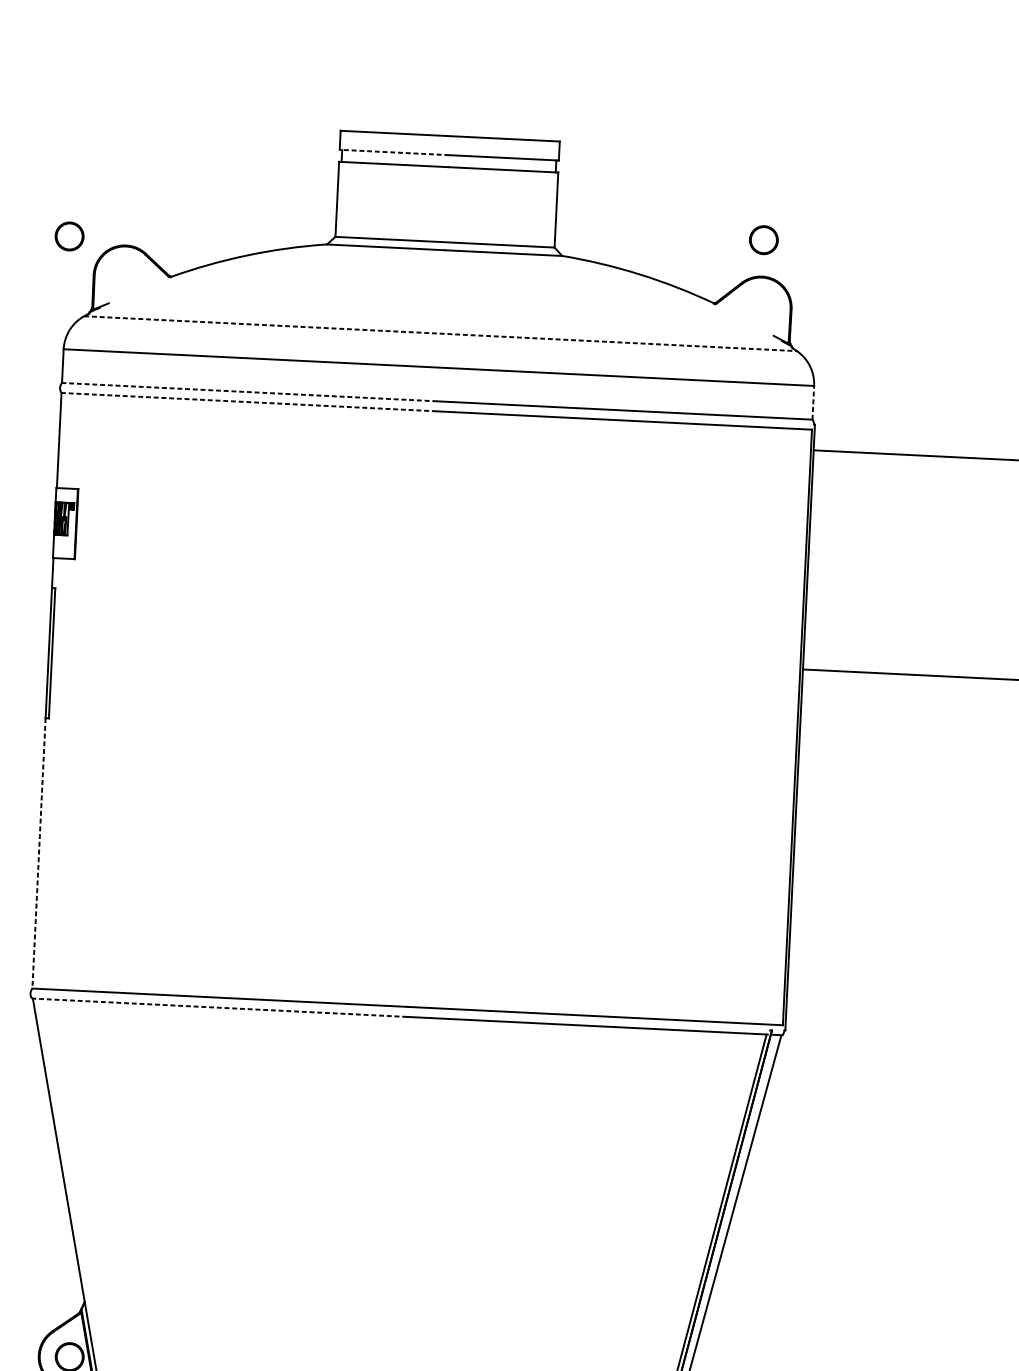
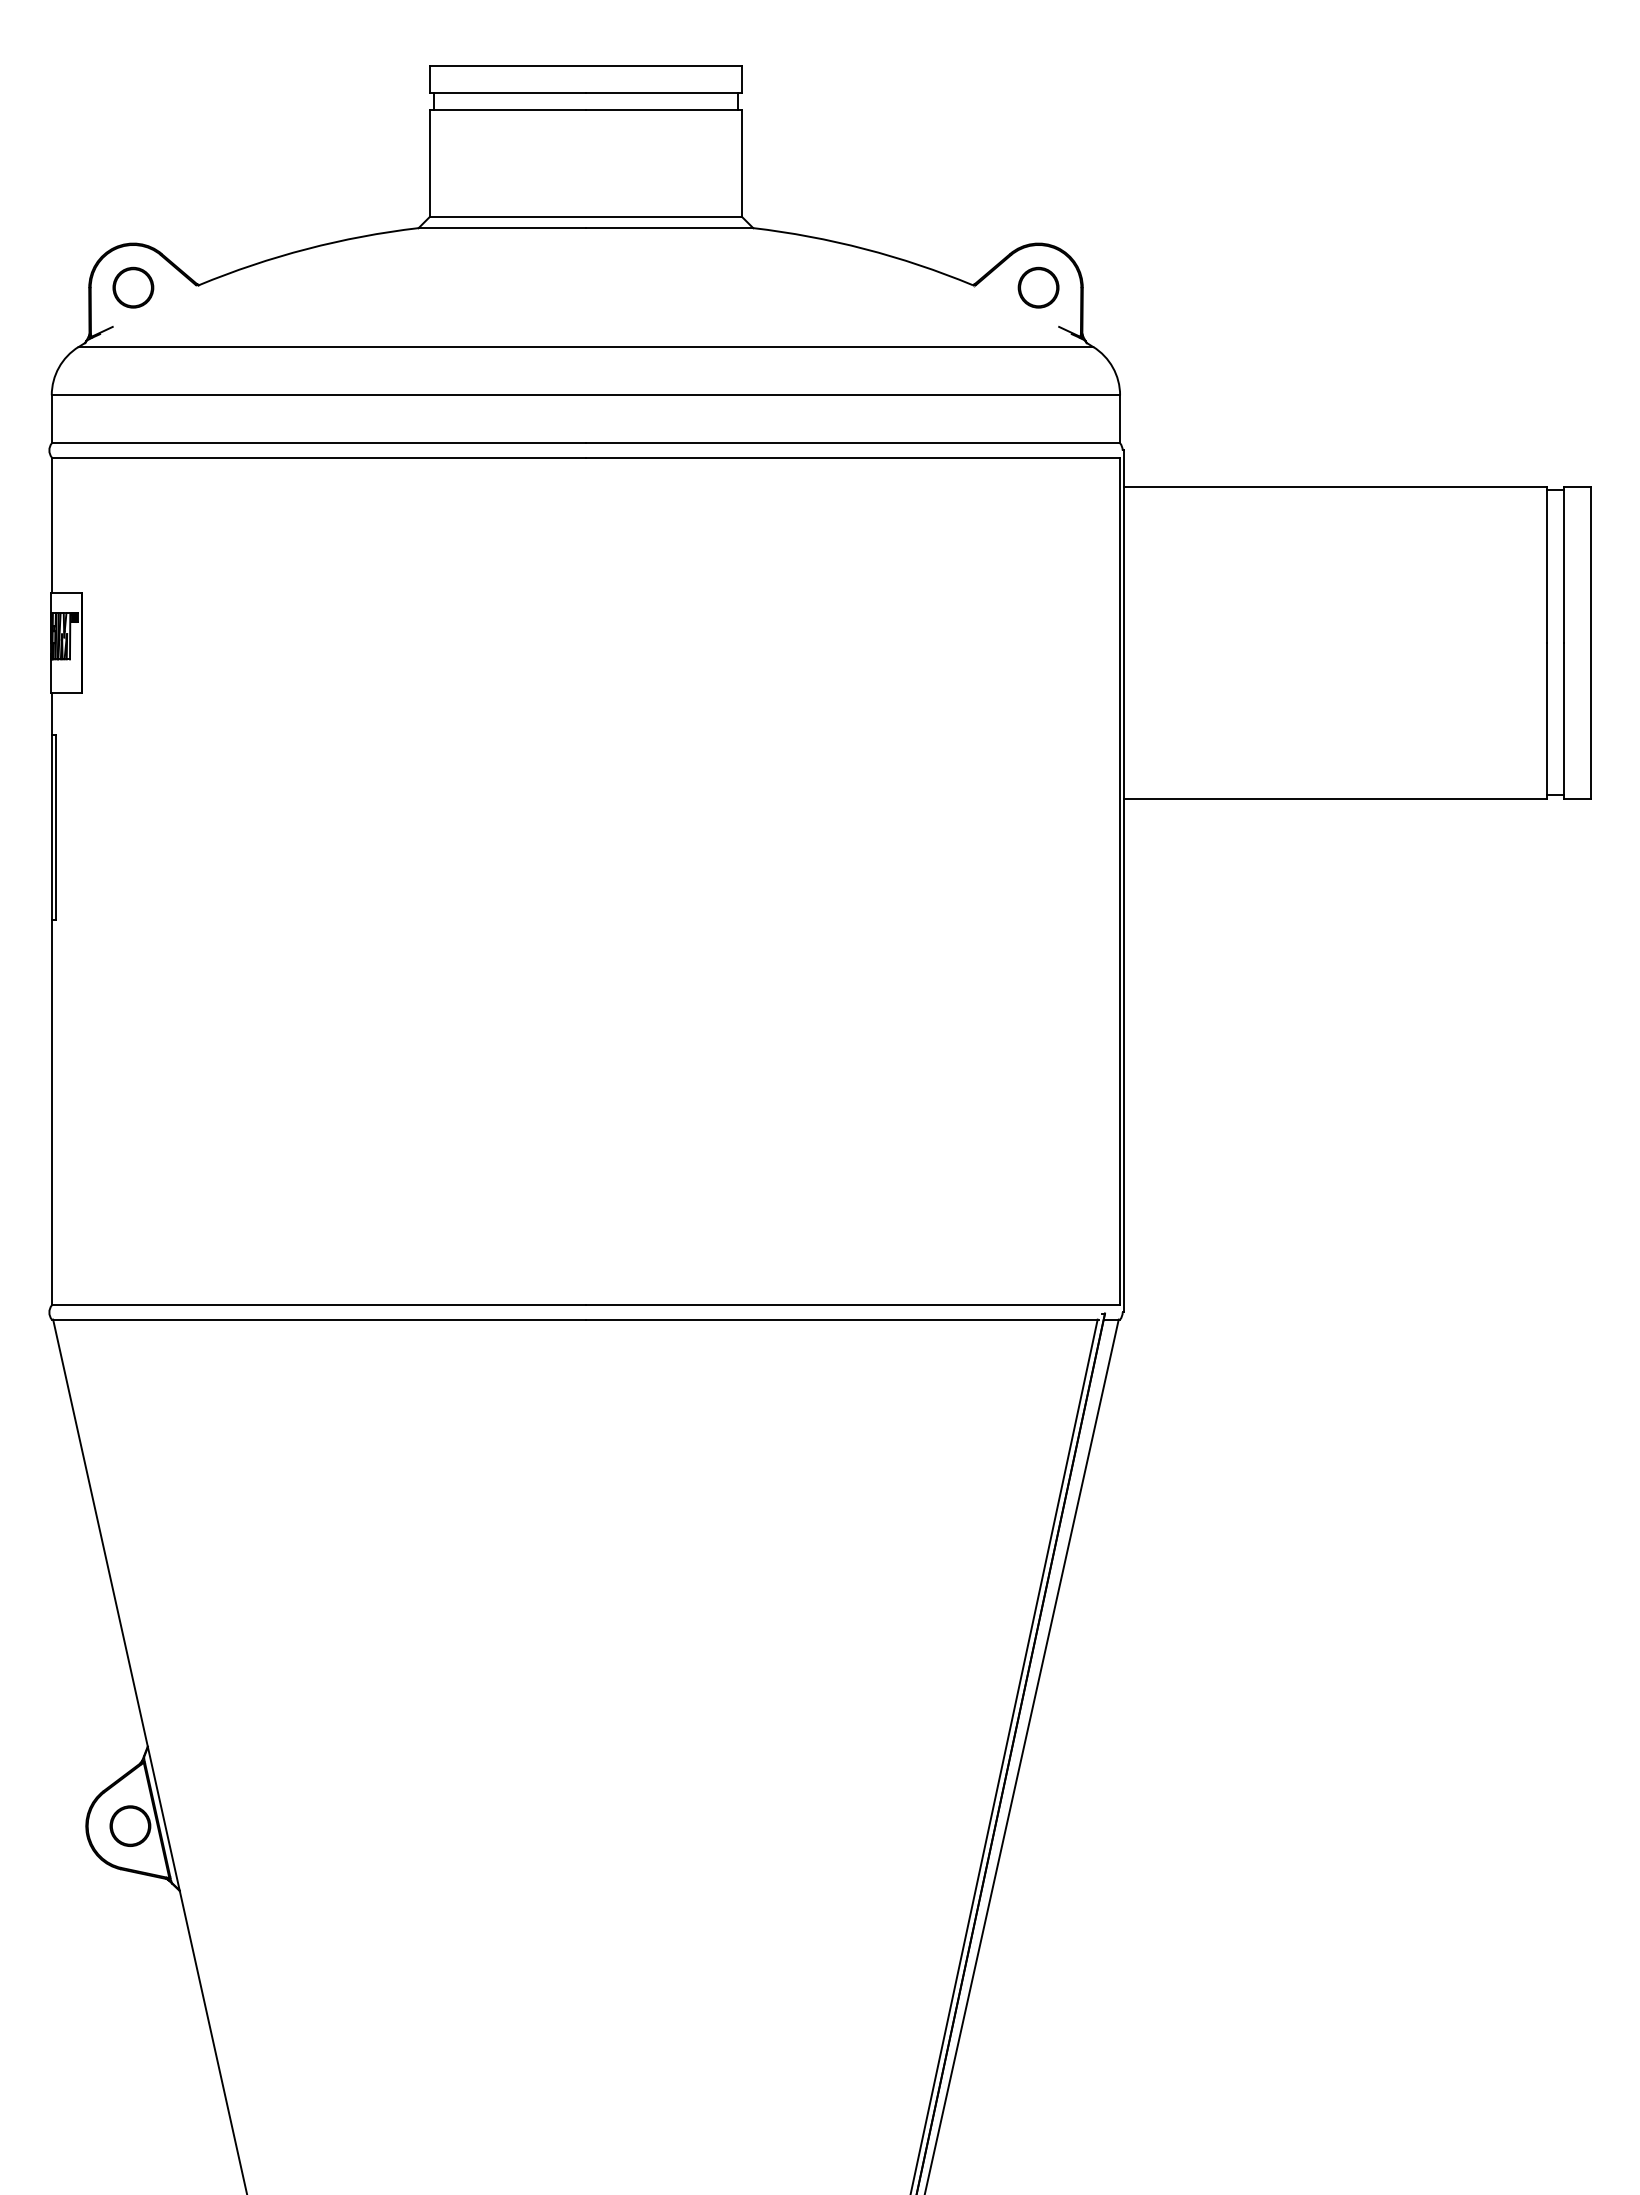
line: (394, 152) -> (507, 92), dashed -> solid
part: (69, 236) -> (133, 287), moved
part: (763, 240) -> (1038, 287), moved
line: (440, 334) -> (586, 347), dashed -> solid
line: (249, 392) -> (318, 443), dashed -> solid
line: (248, 402) -> (318, 457), dashed -> solid
line: (813, 402) -> (1120, 418), dashed -> solid
line: (38, 853) -> (51, 1113), dashed -> solid
line: (219, 1007) -> (318, 1319), dashed -> solid

